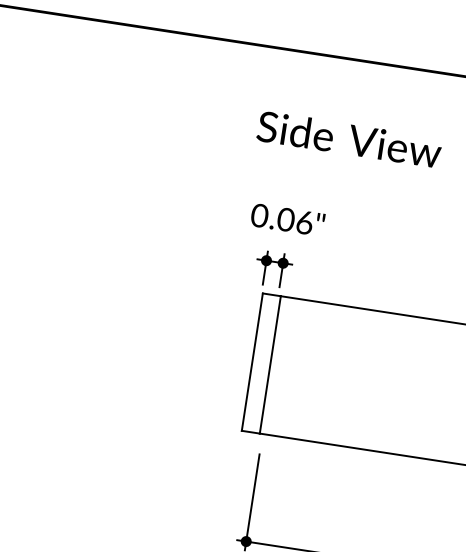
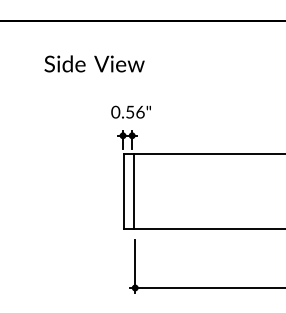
text: (349, 138) -> (94, 63), moved
text: (285, 218) -> (129, 111), 0.06" -> 0.56"

